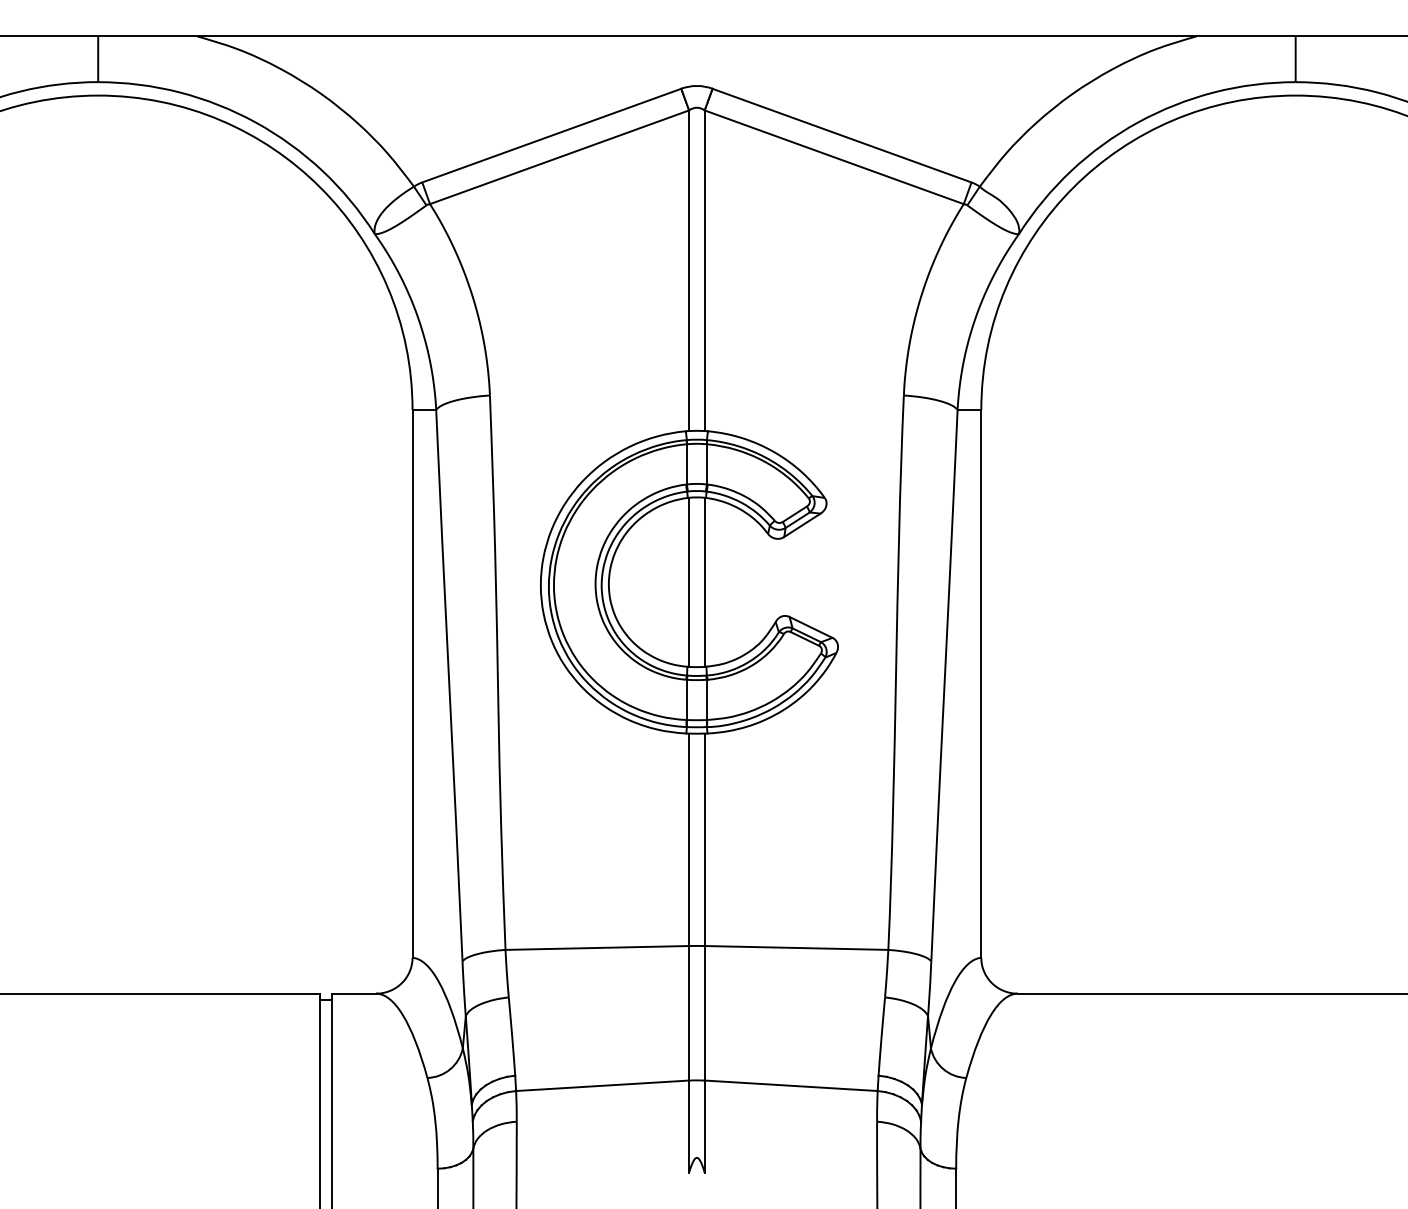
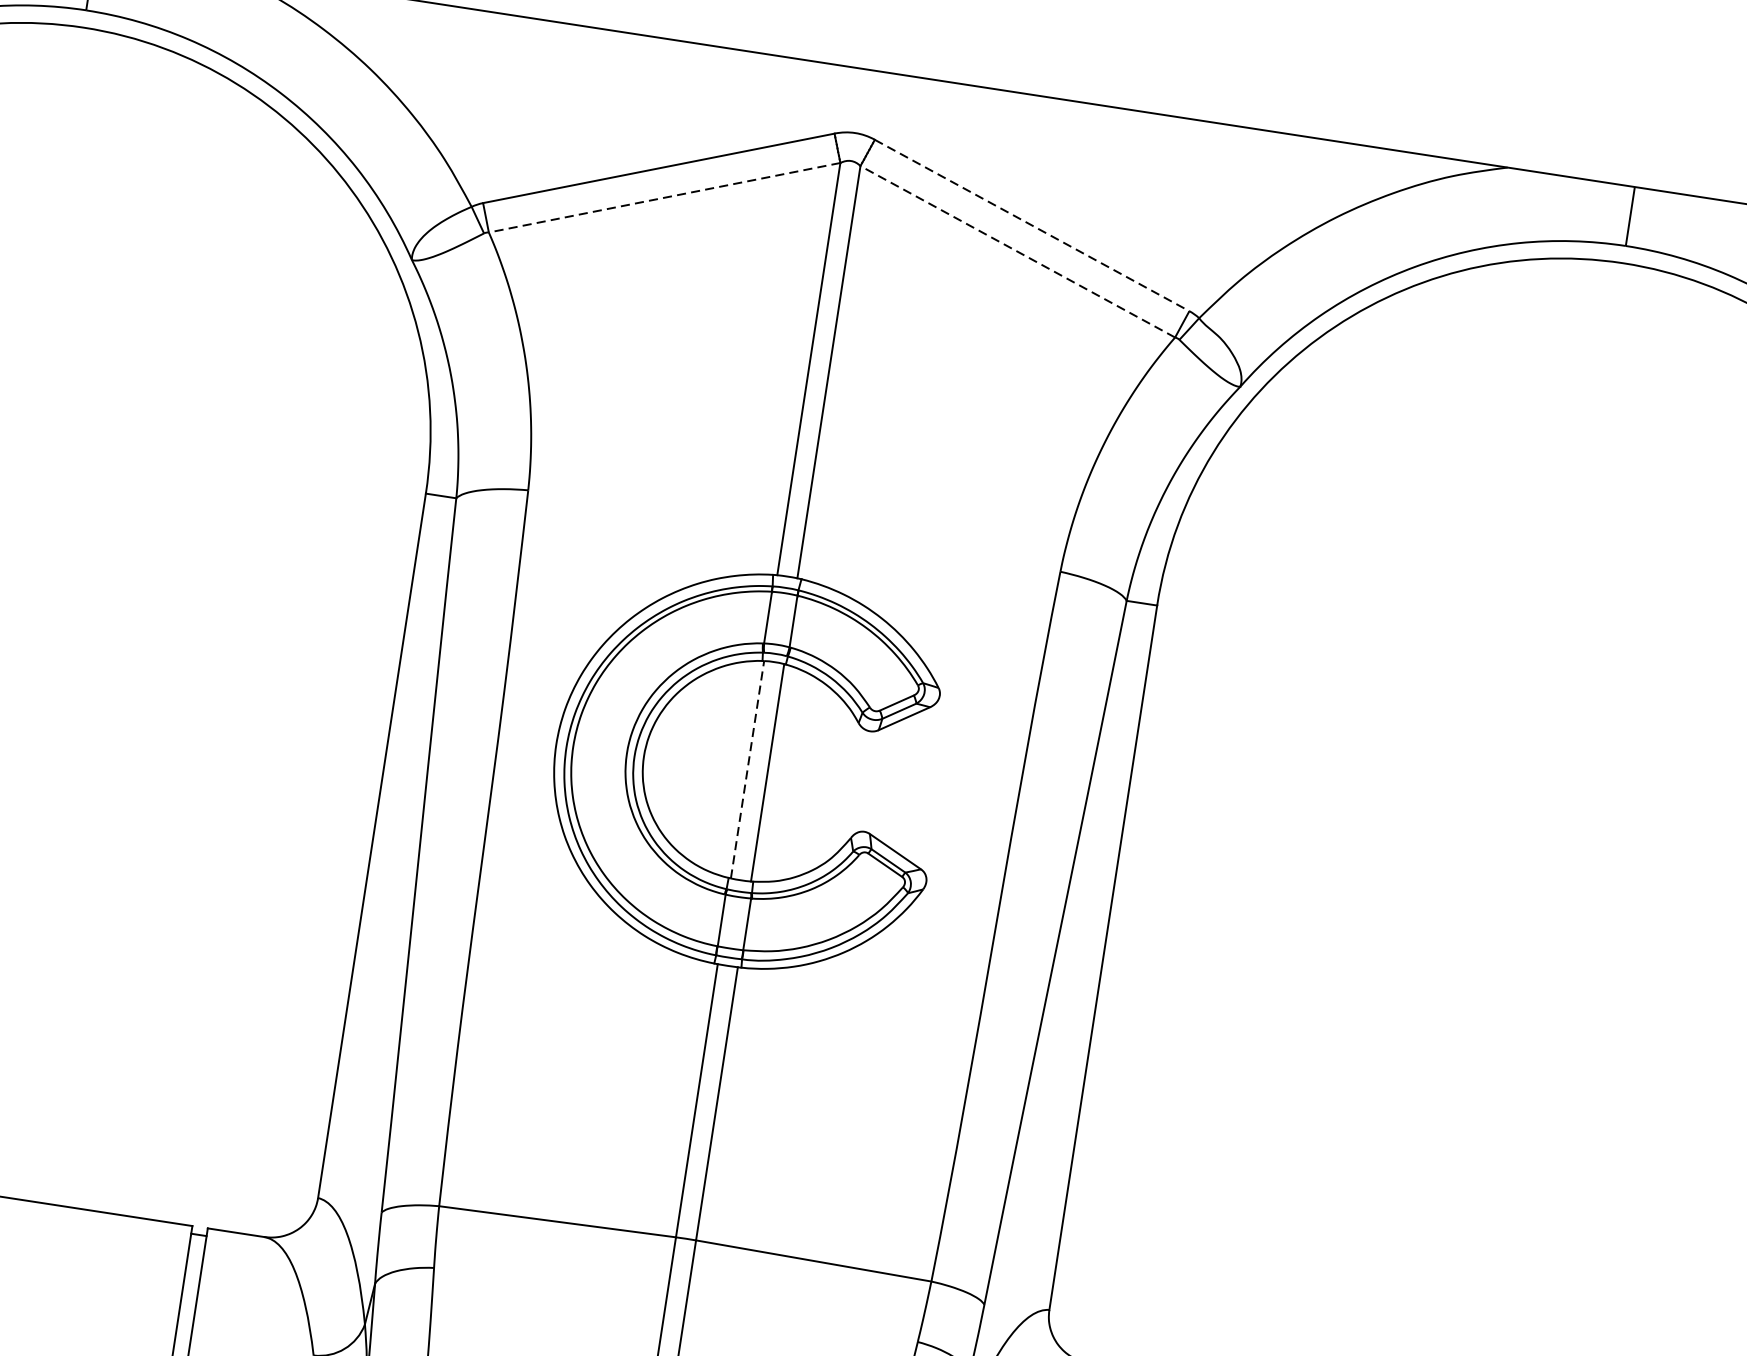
line: (842, 135) -> (1032, 225), solid -> dashed
line: (559, 157) -> (664, 198), solid -> dashed
line: (834, 157) -> (1018, 252), solid -> dashed
line: (689, 582) -> (748, 770), solid -> dashed

